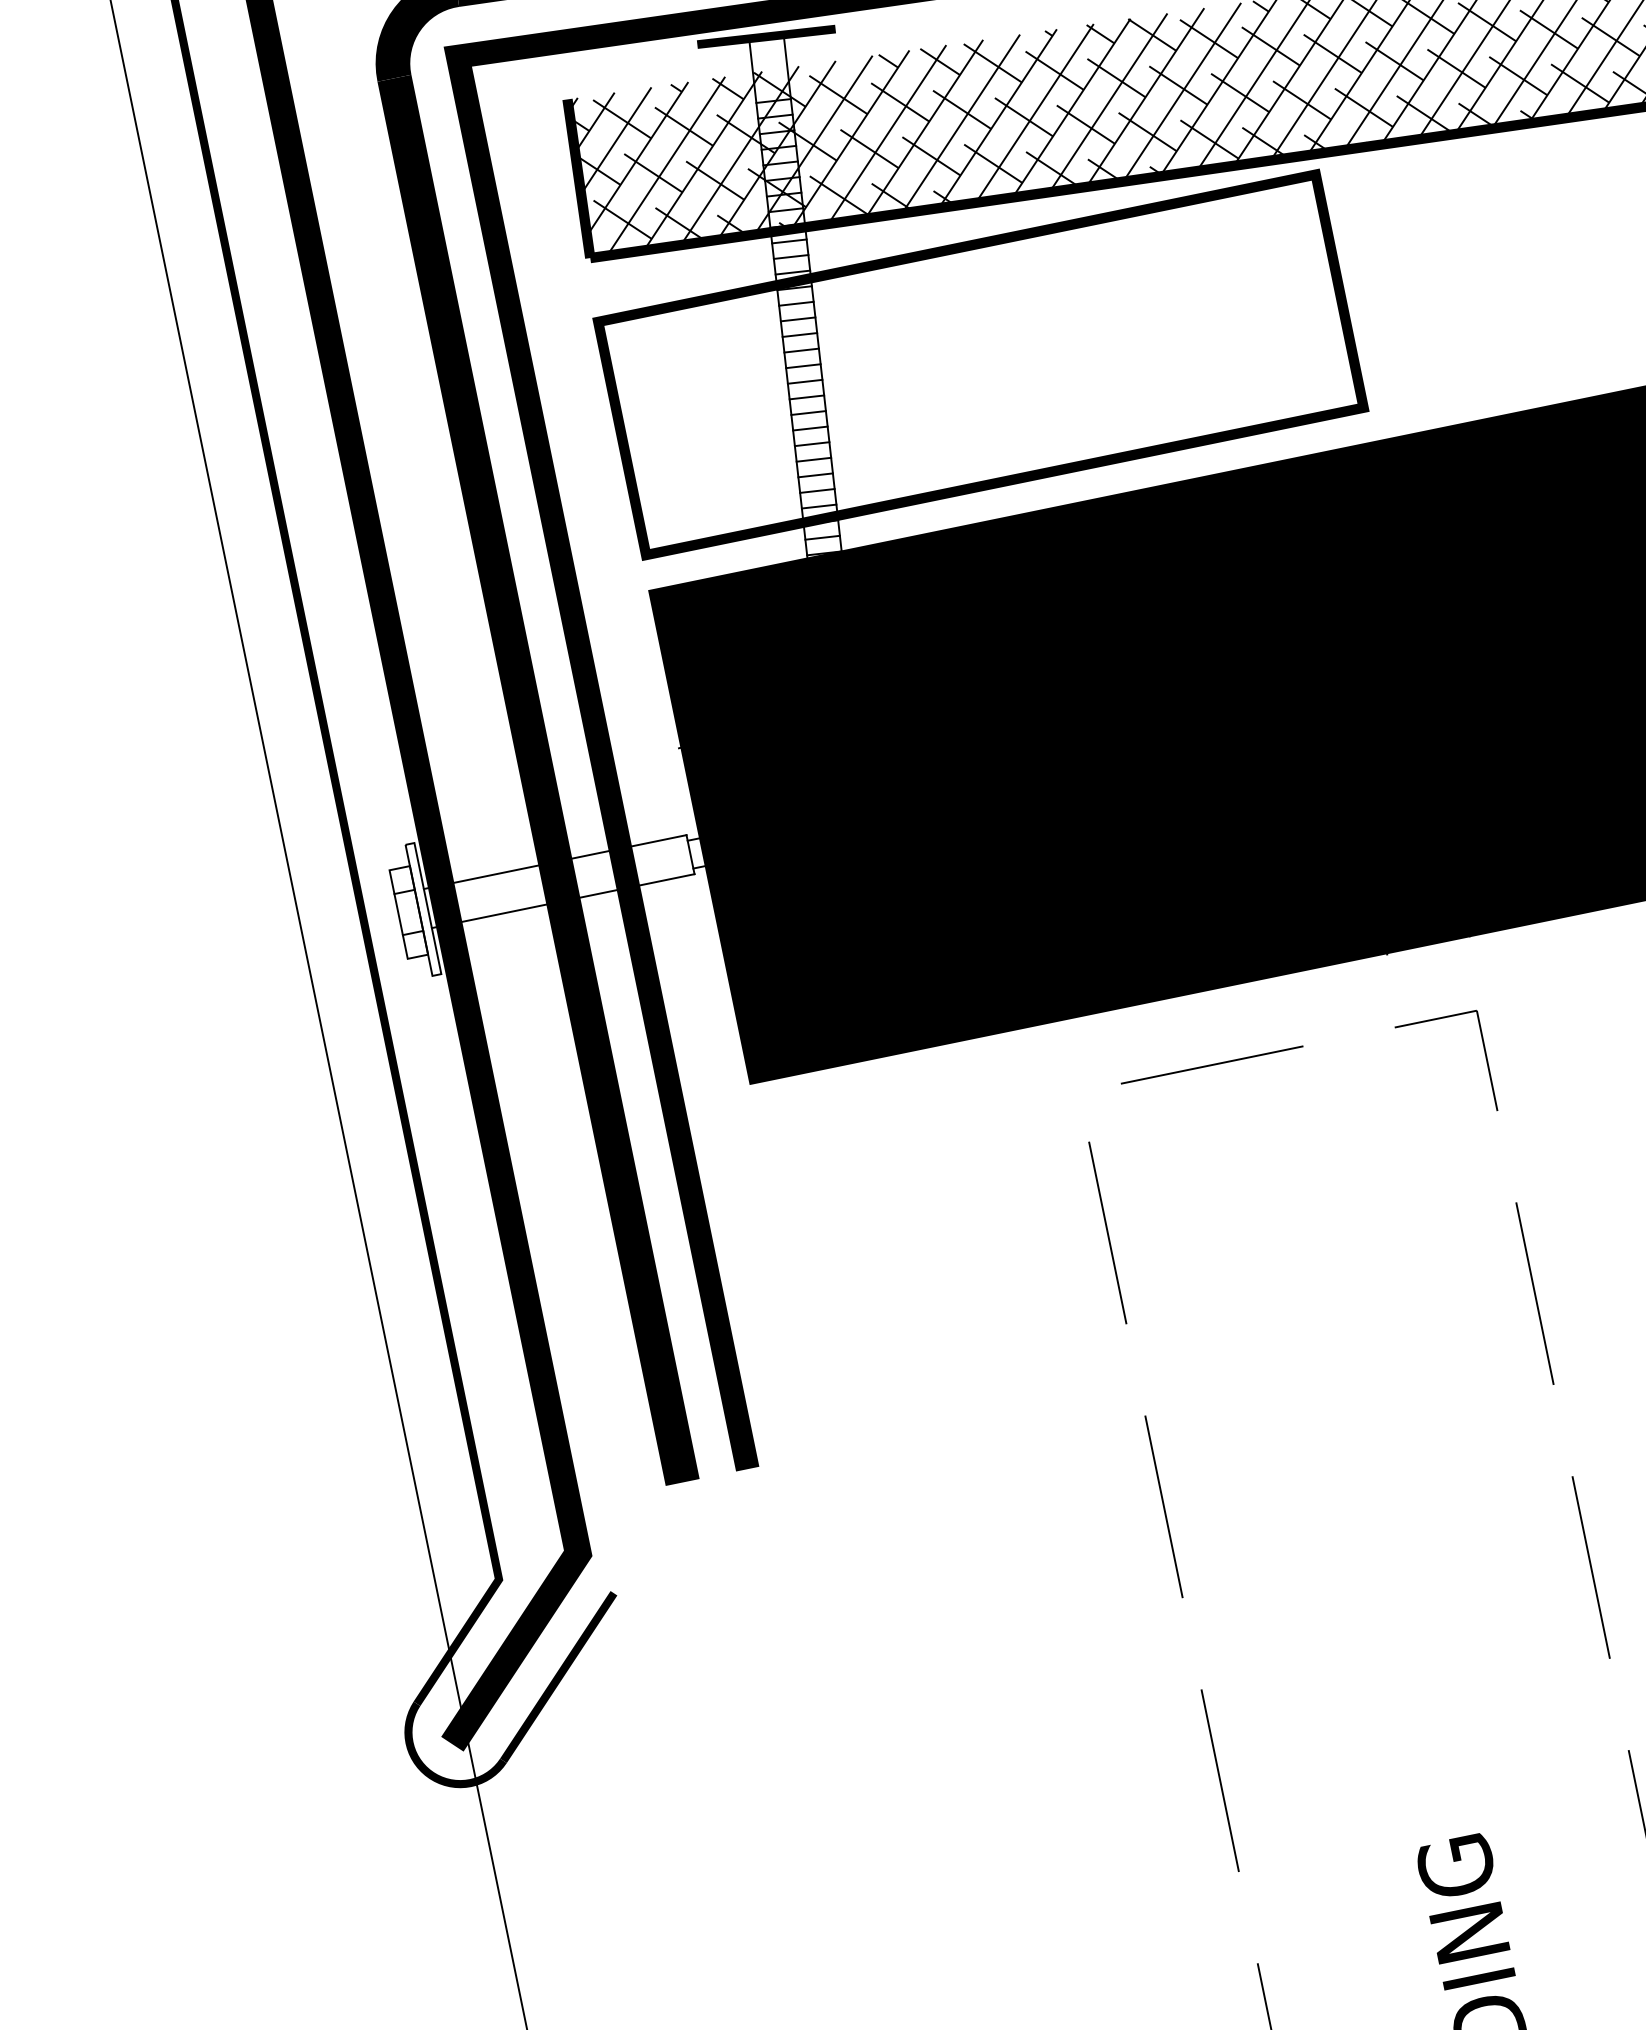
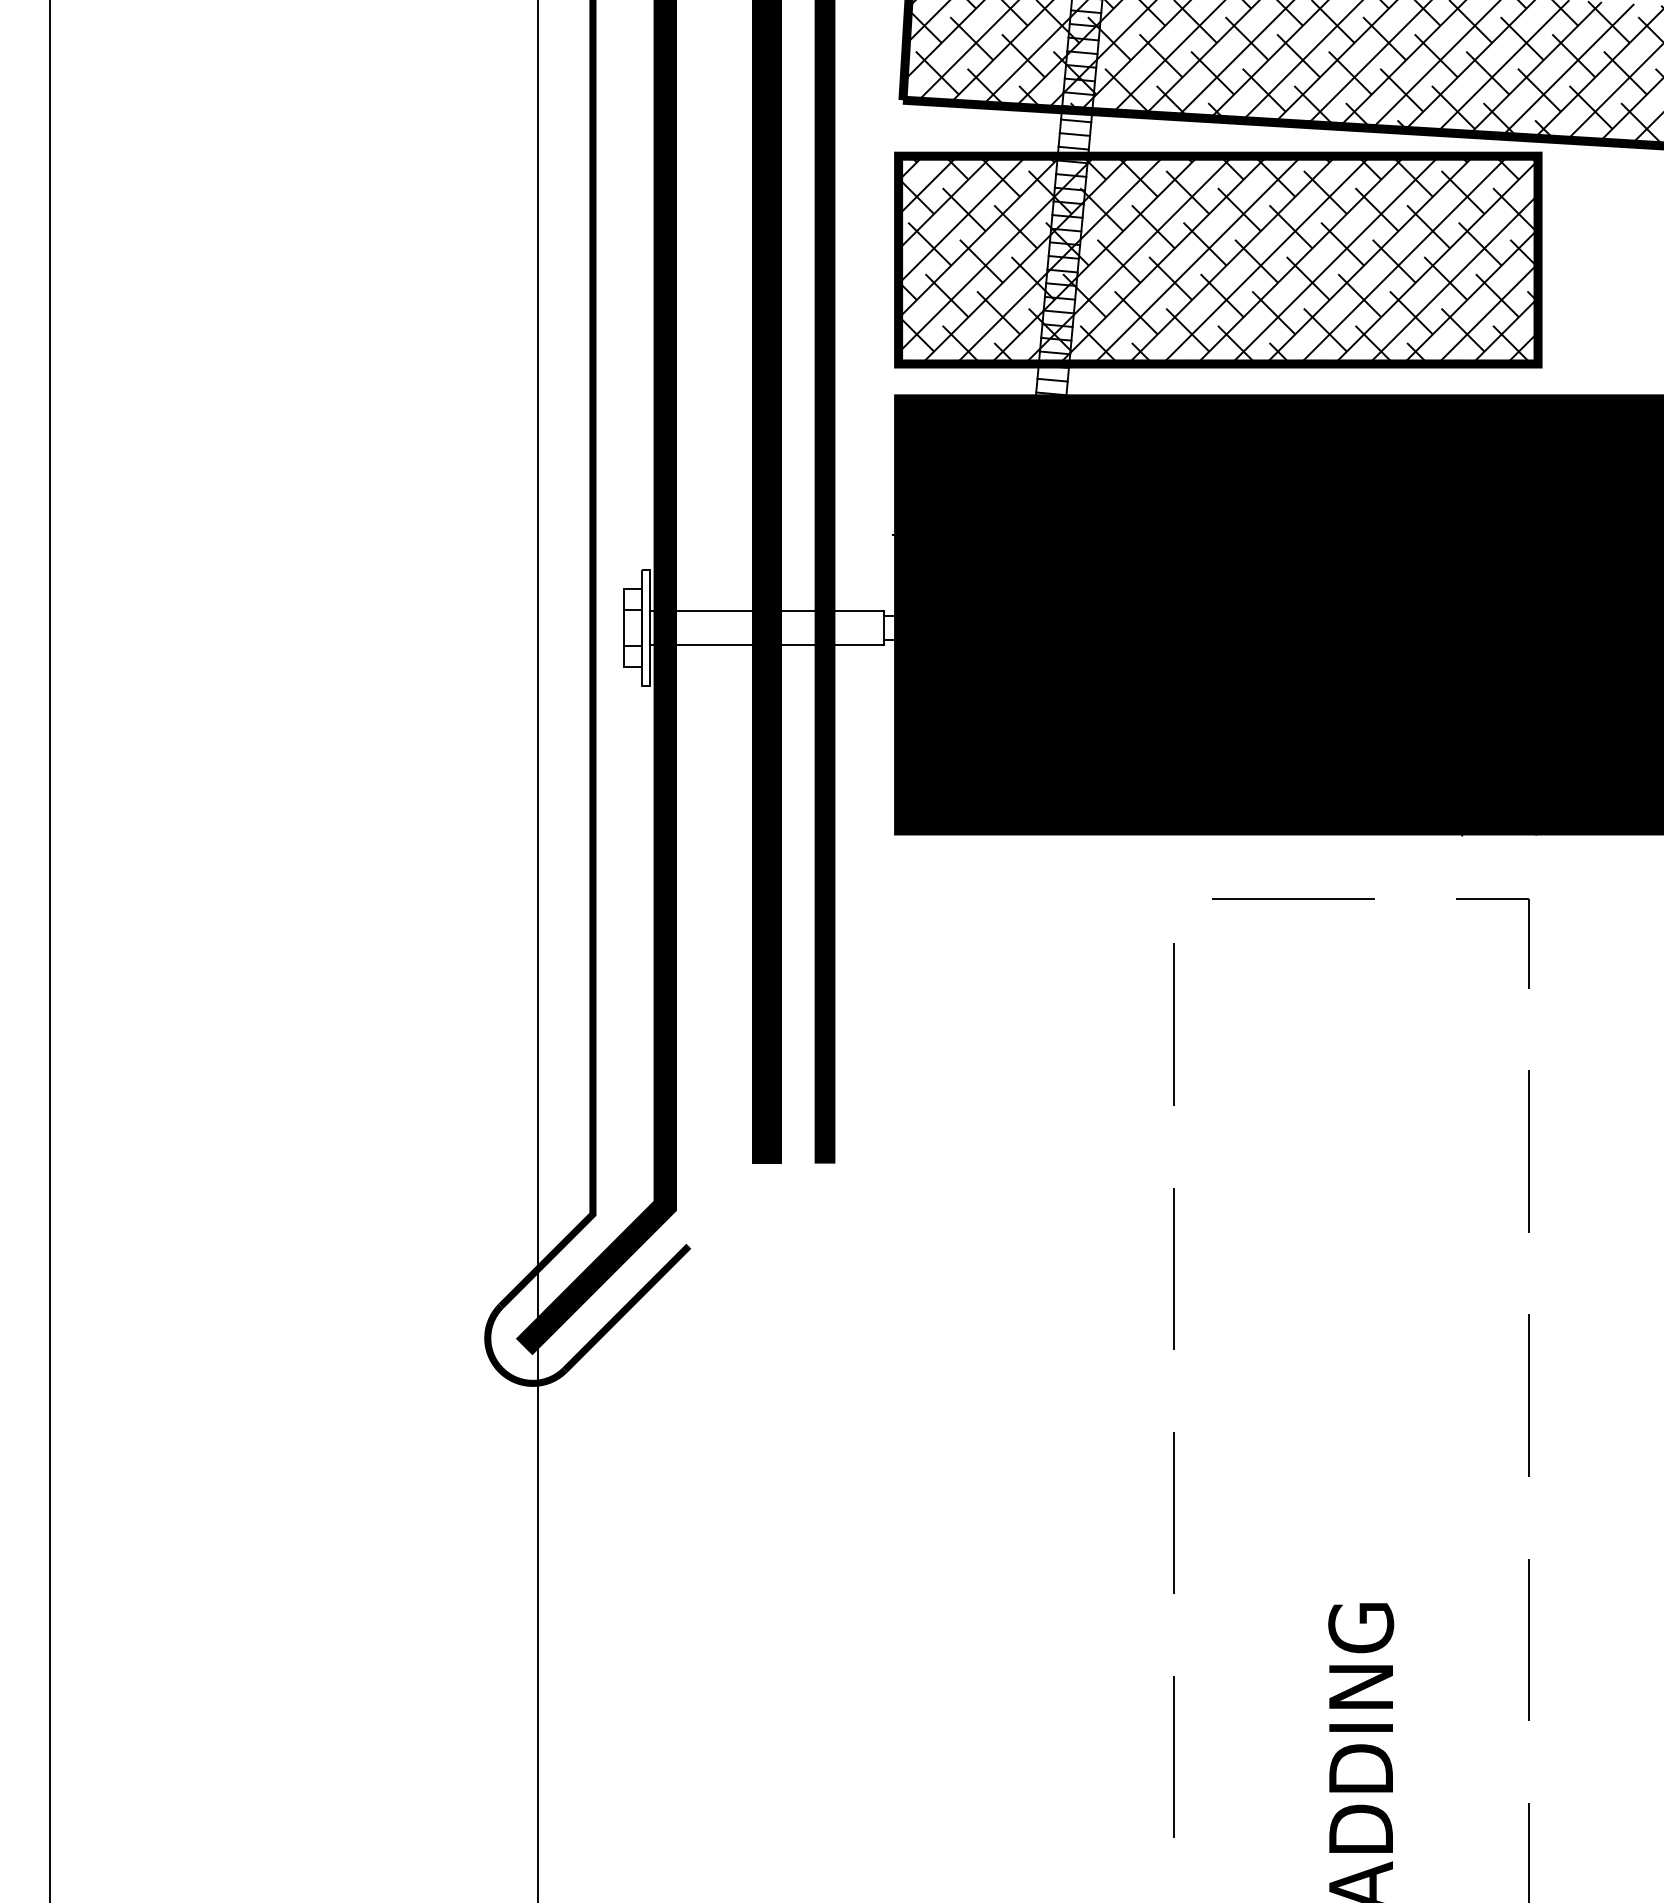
hatch: (981, 365) -> (1218, 260), added

